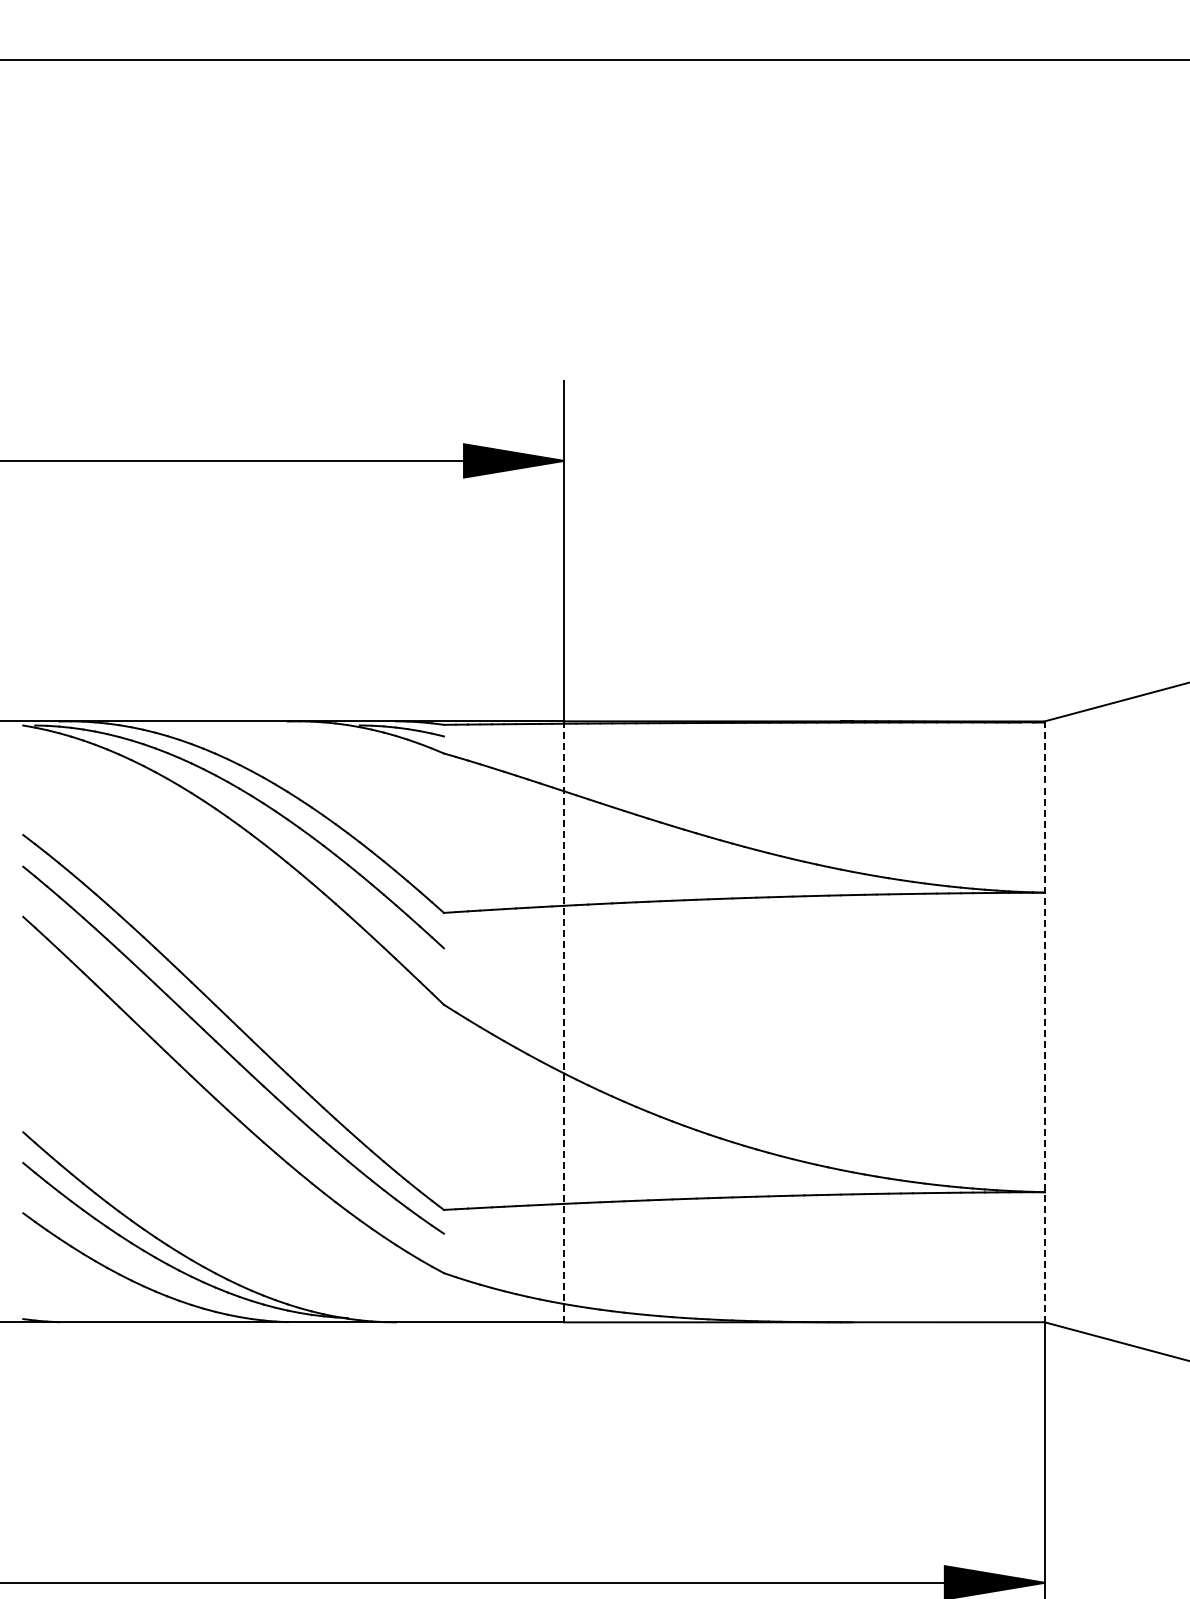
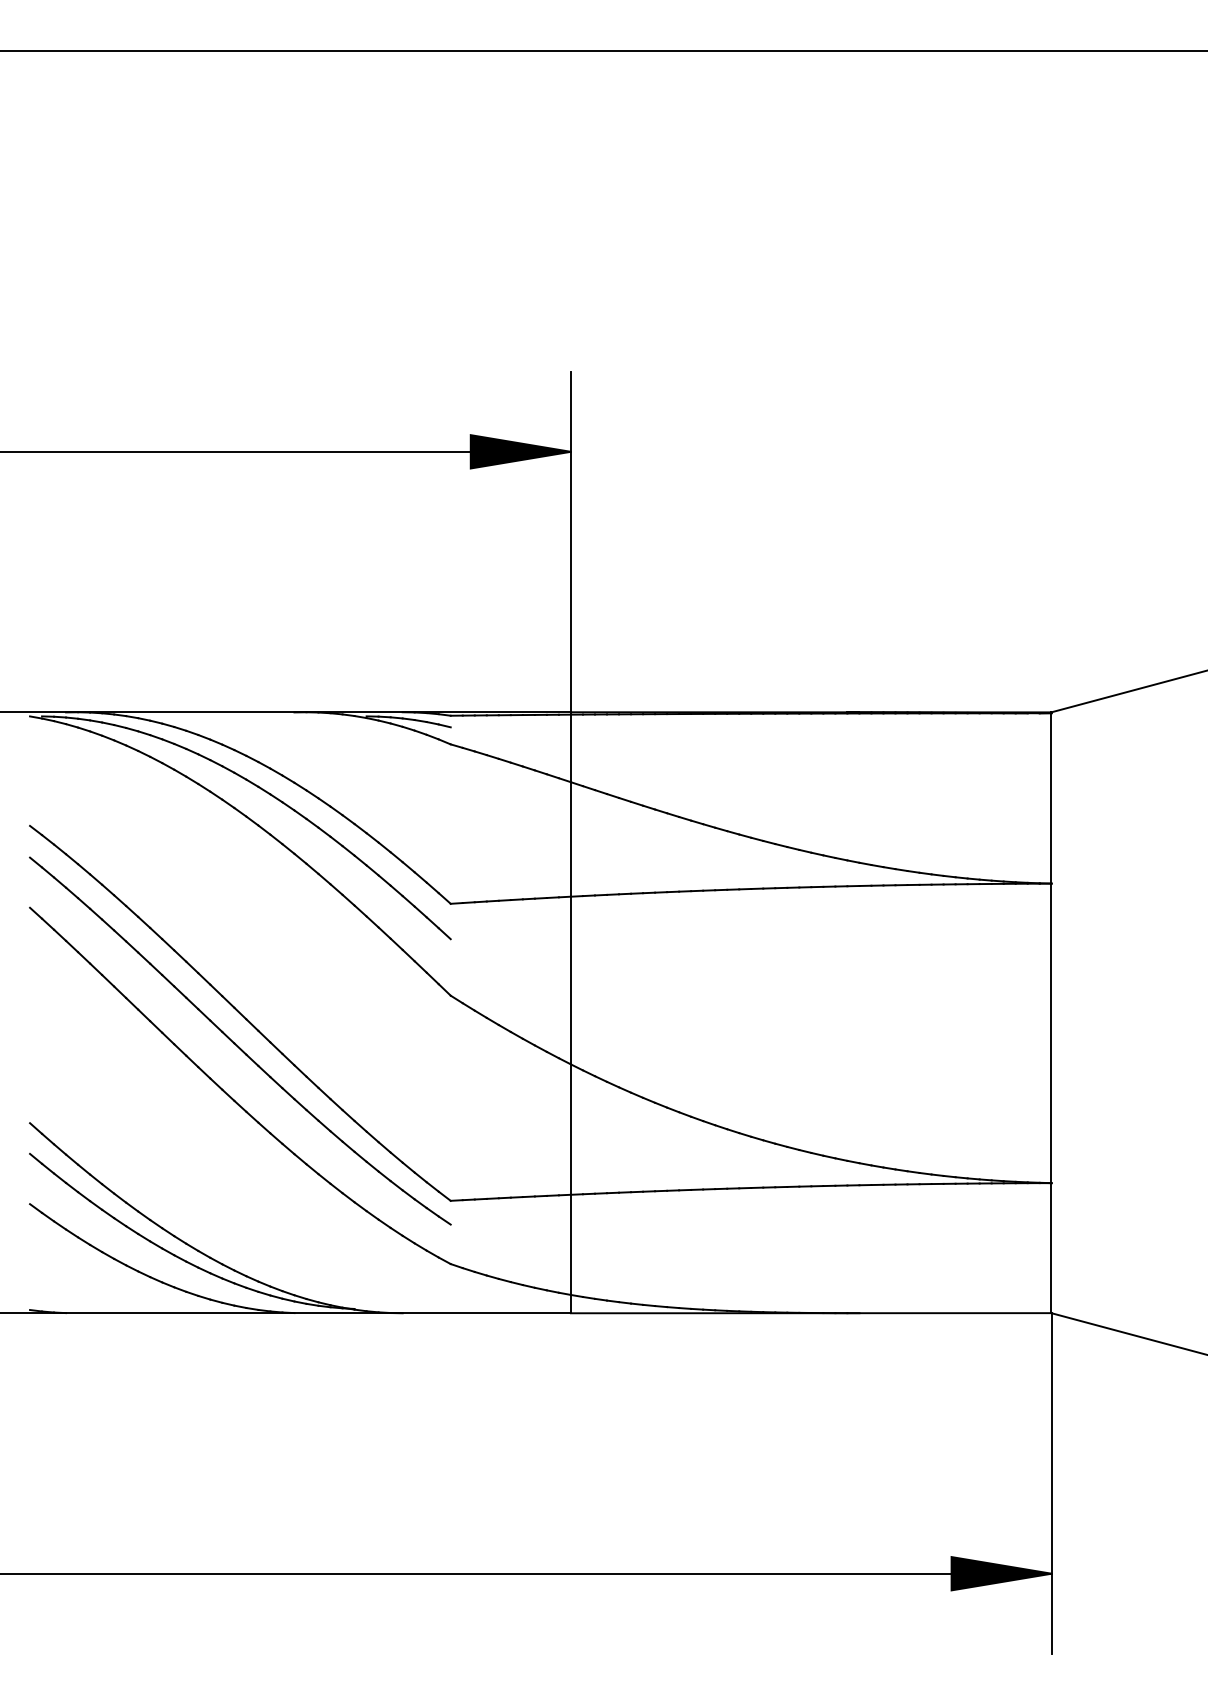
line: (563, 1021) -> (570, 1012), dashed -> solid
line: (1044, 1022) -> (1051, 1013), dashed -> solid

